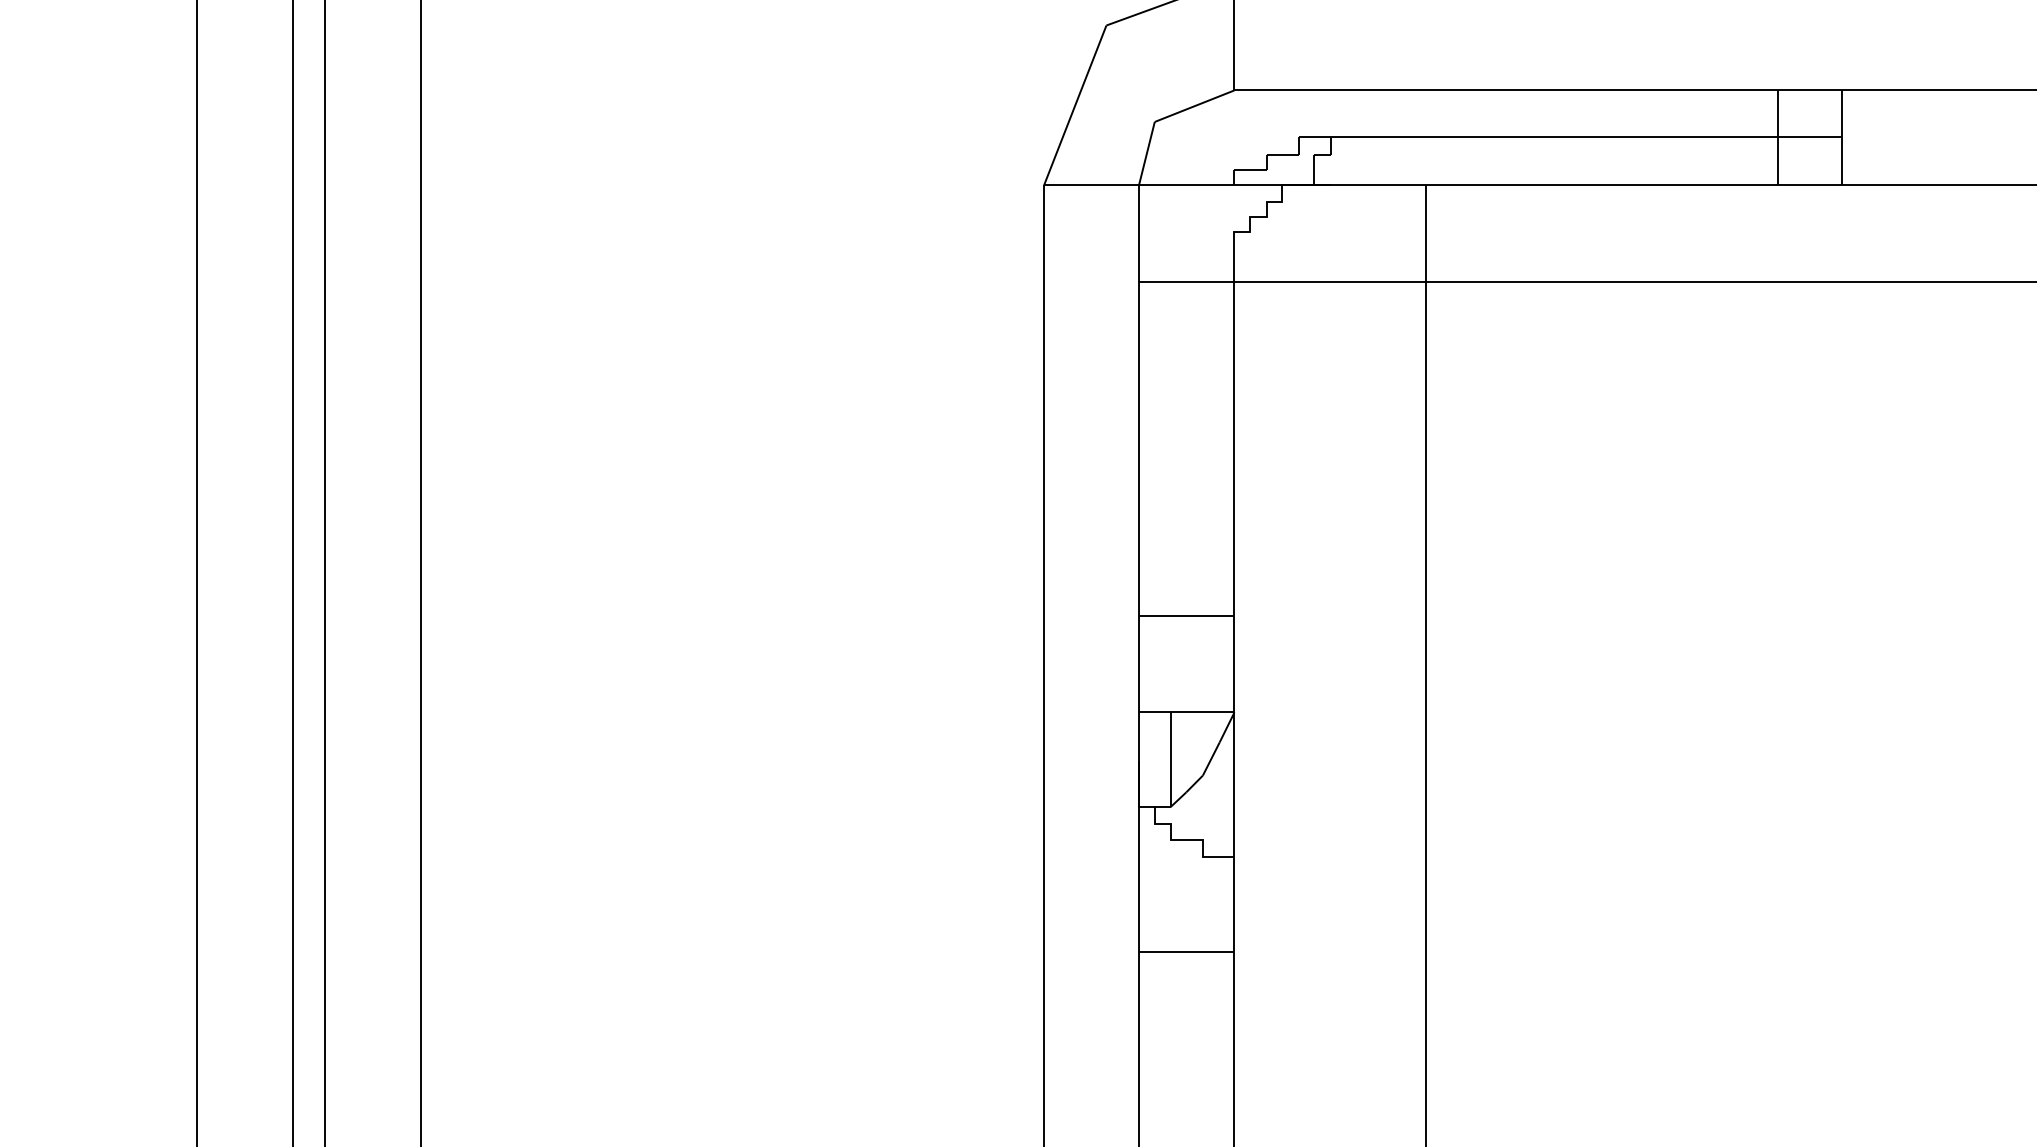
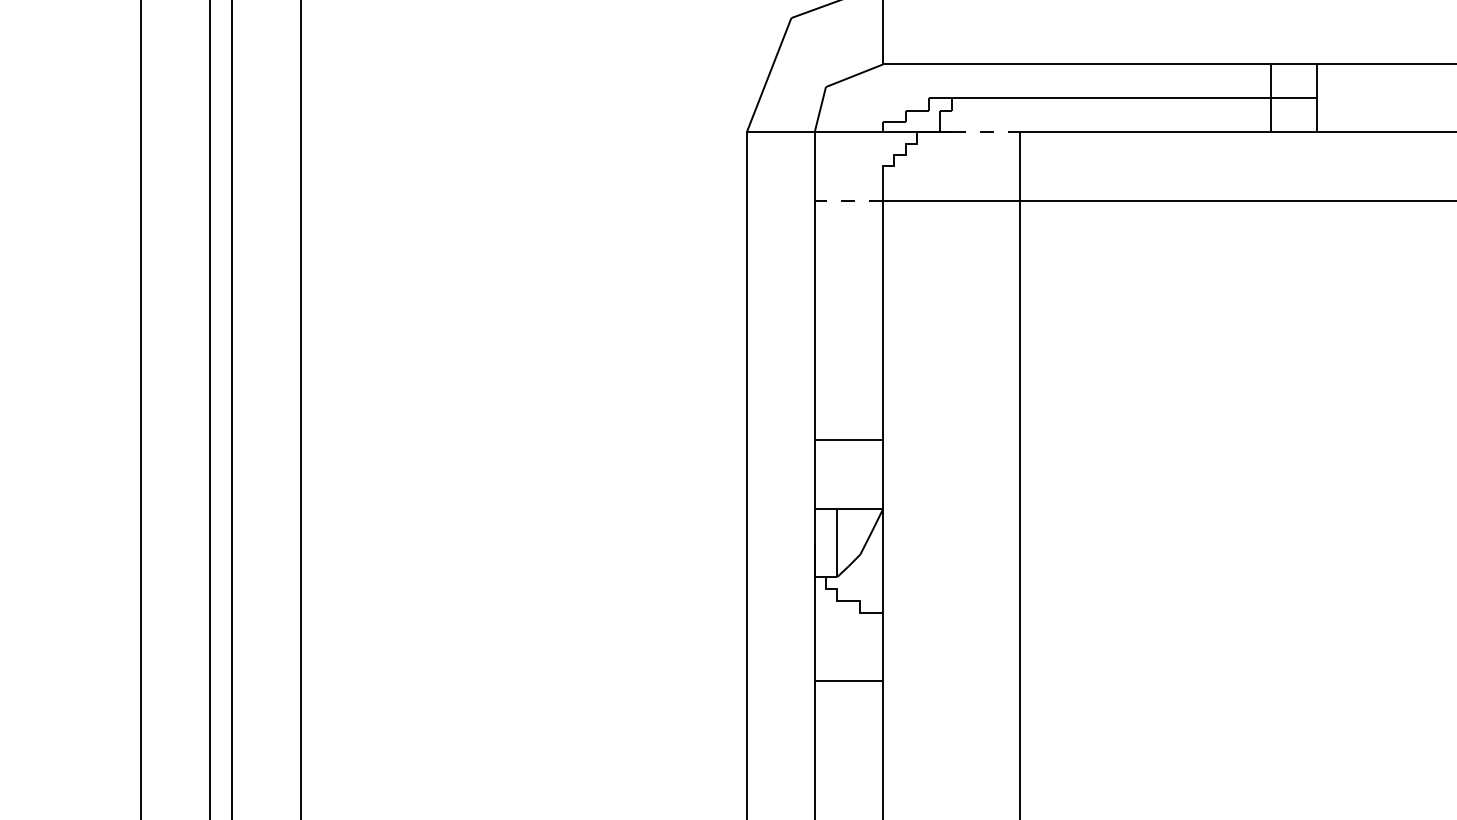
line: (1378, 185) -> (985, 132), solid -> dashed
line: (1186, 281) -> (848, 201), solid -> dashed

